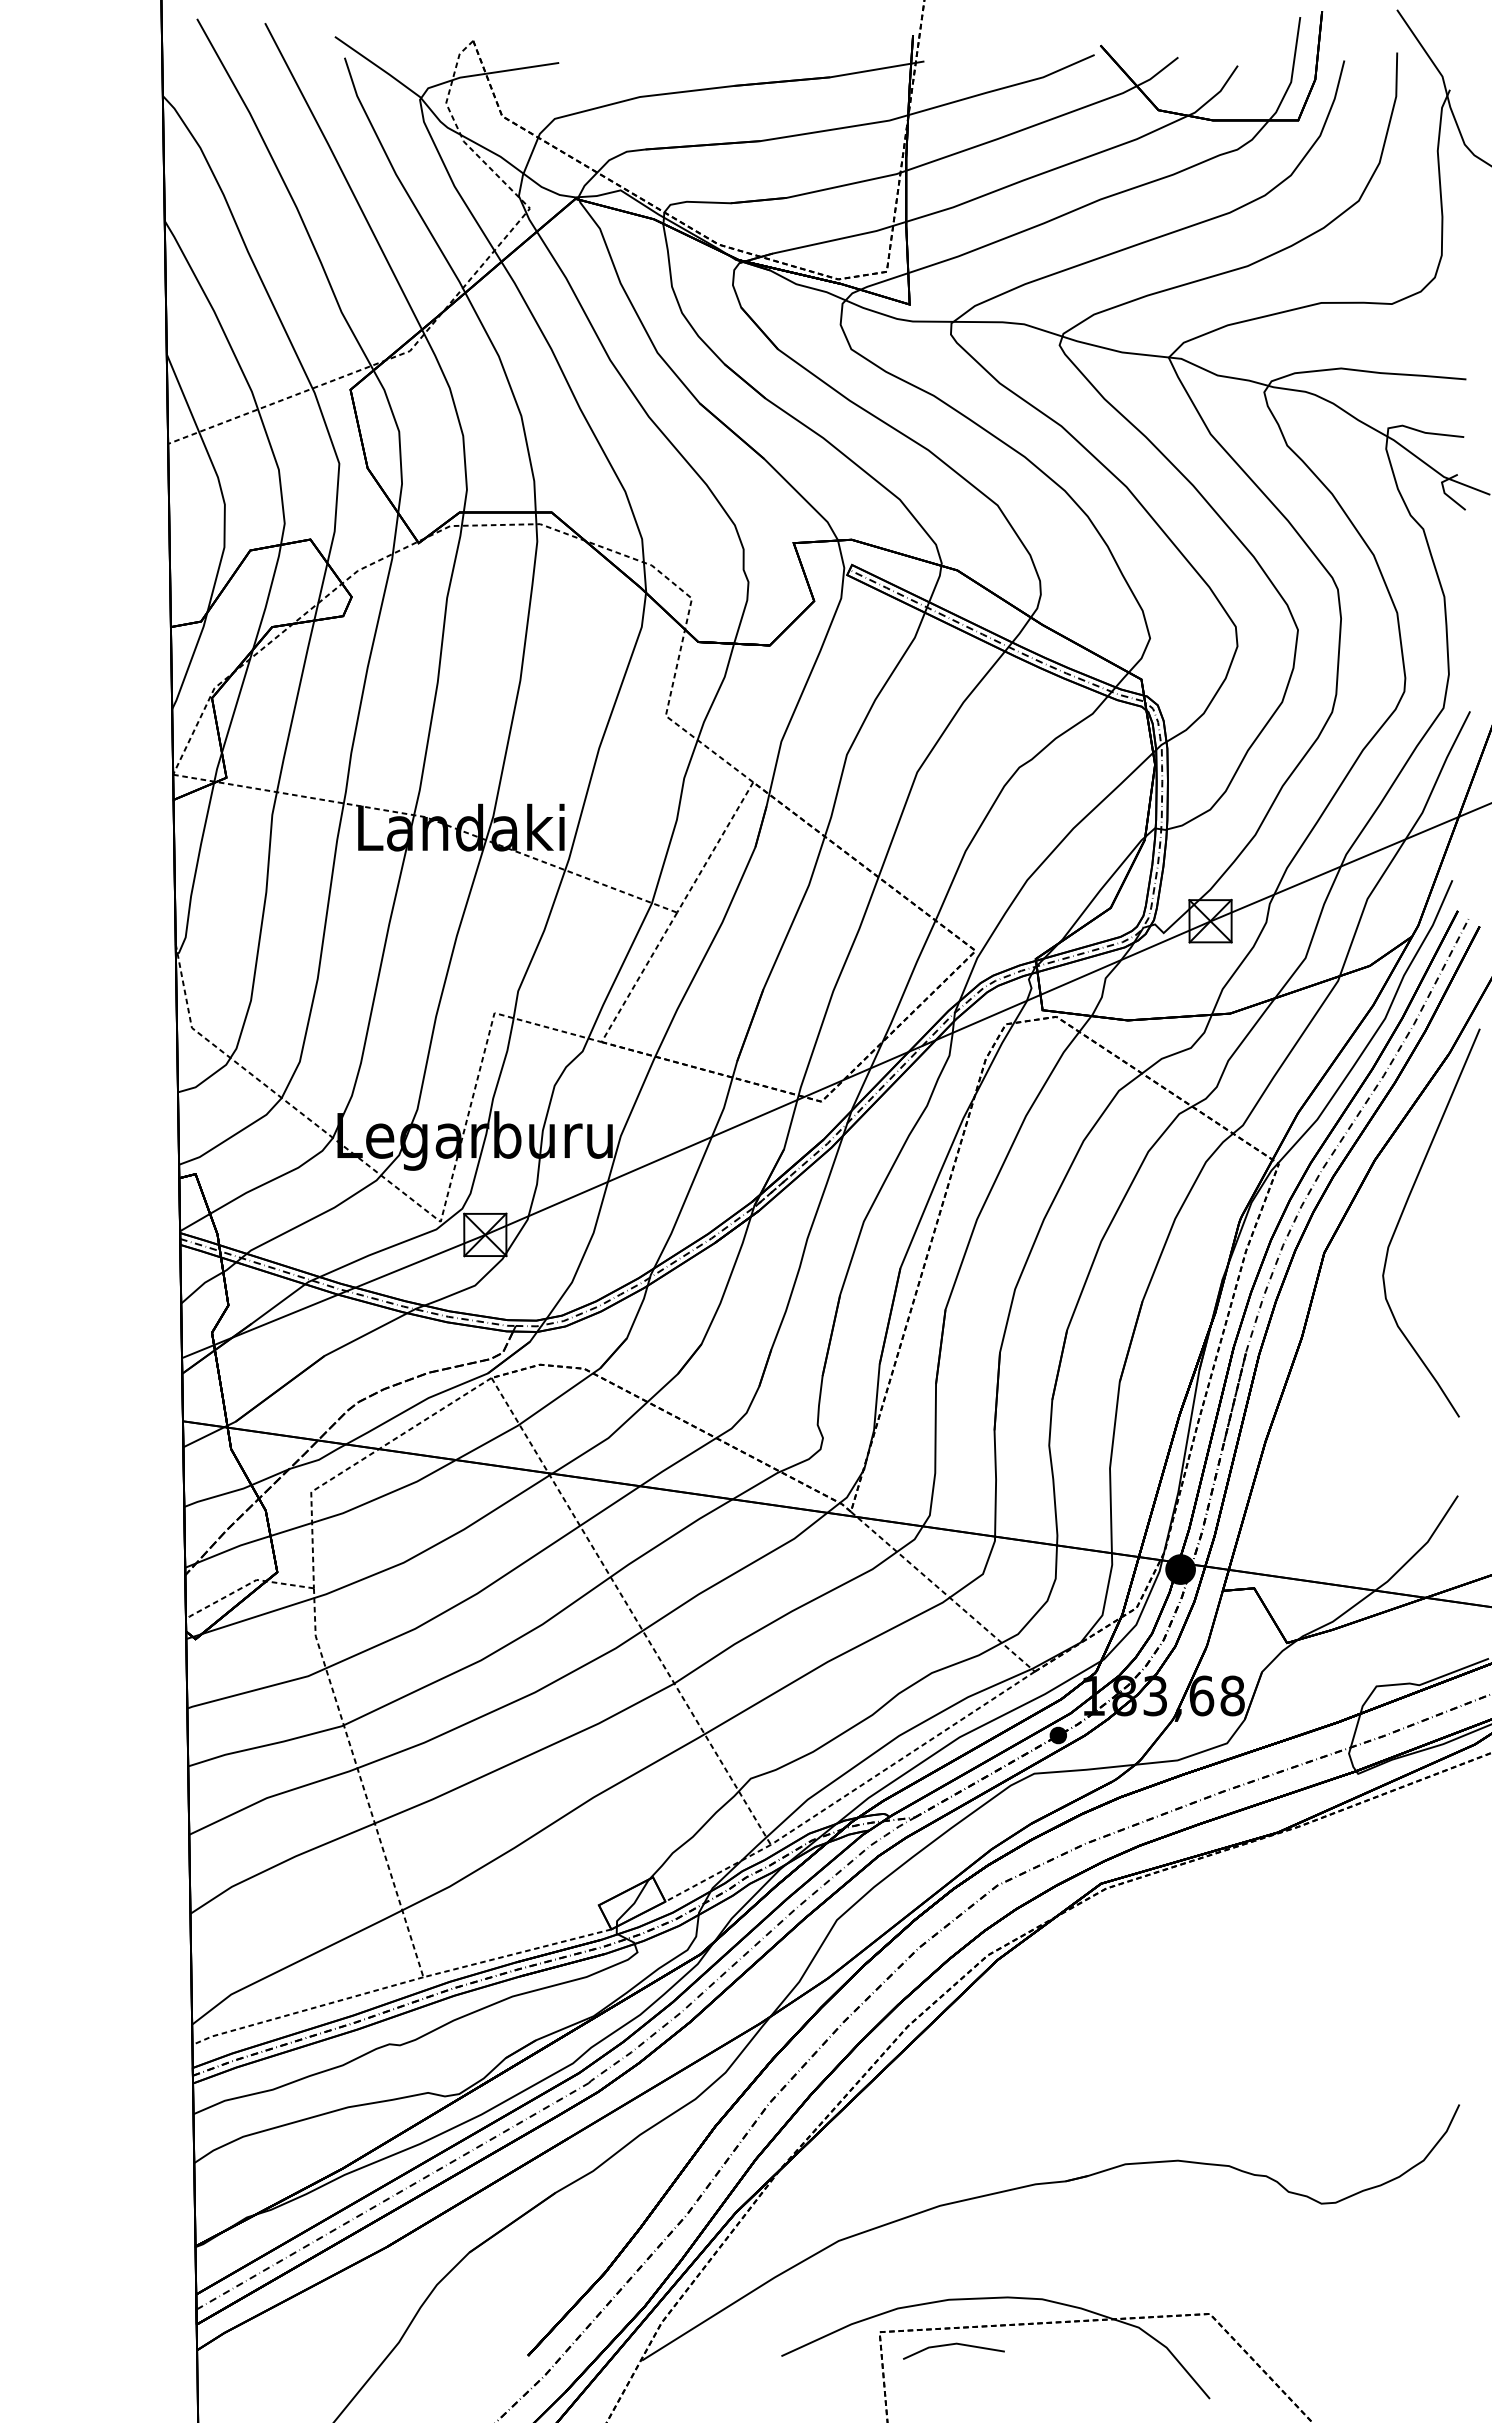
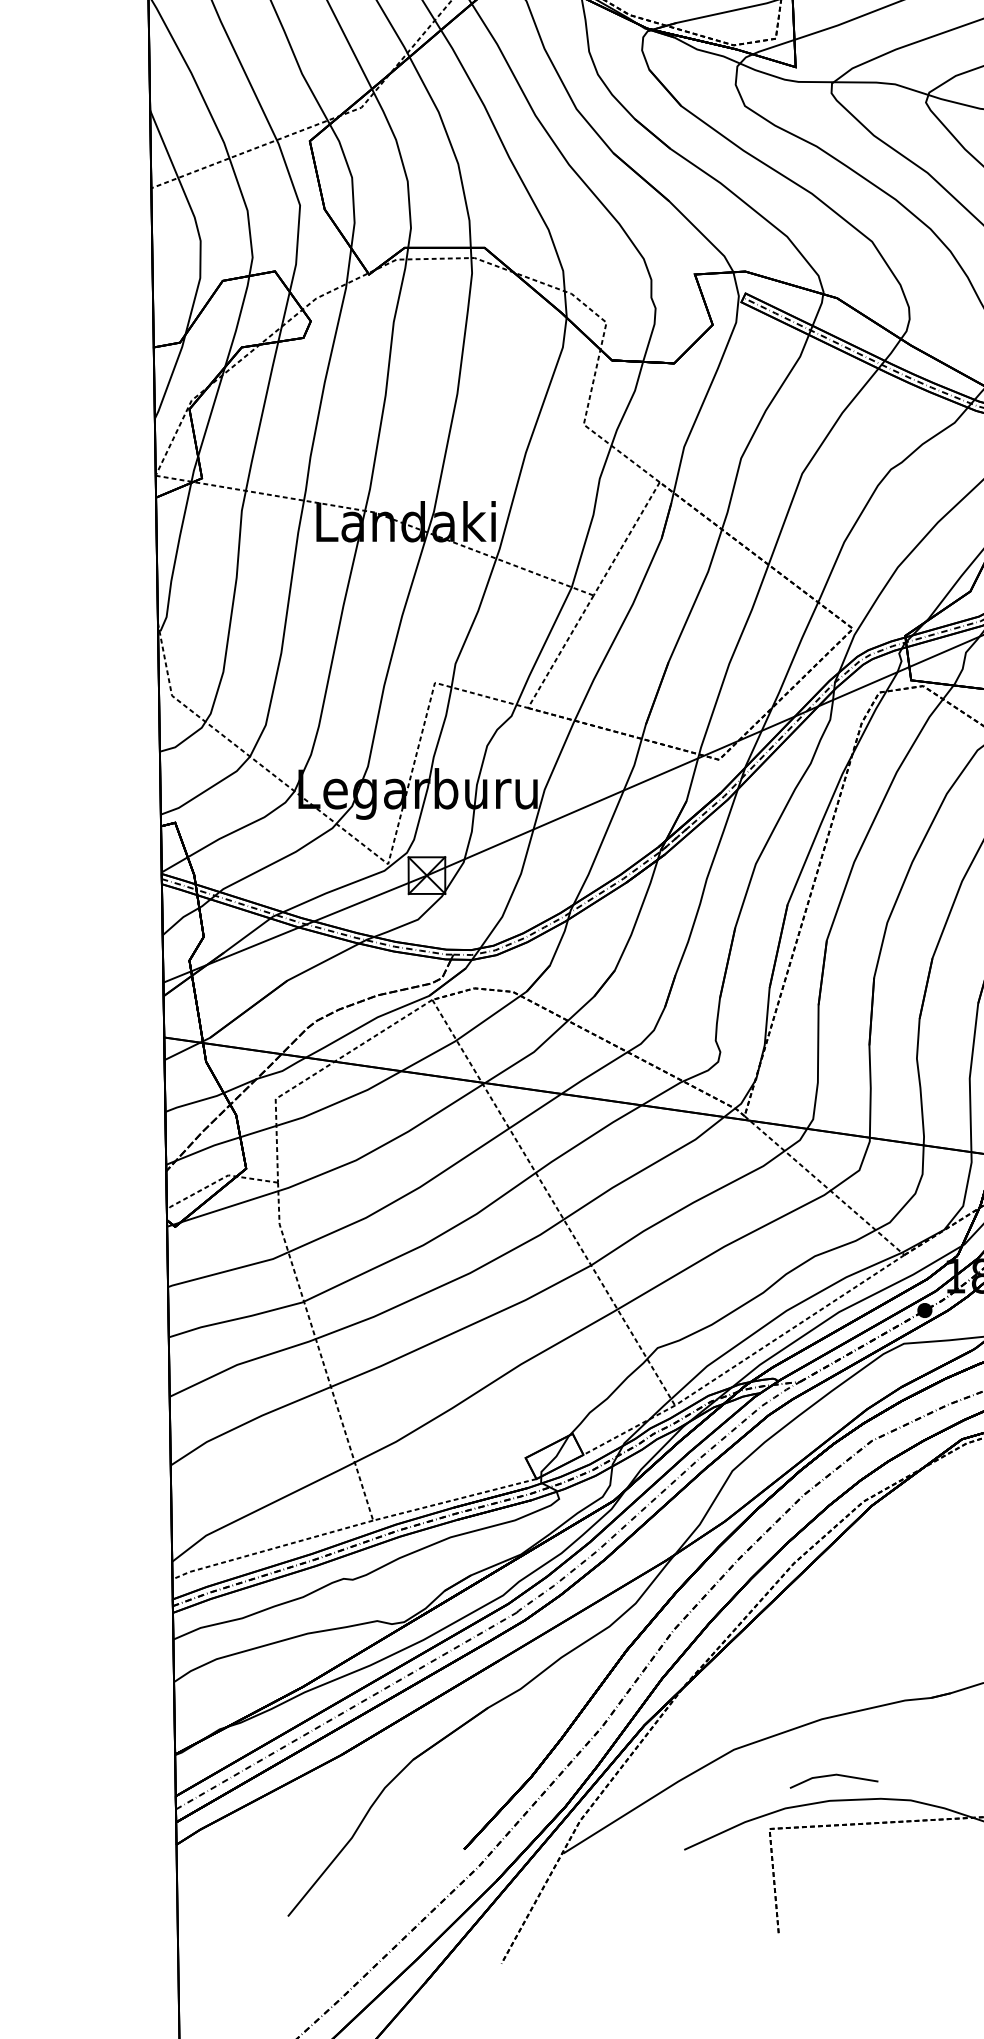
line: (952, 2345) -> (832, 1776), moved

